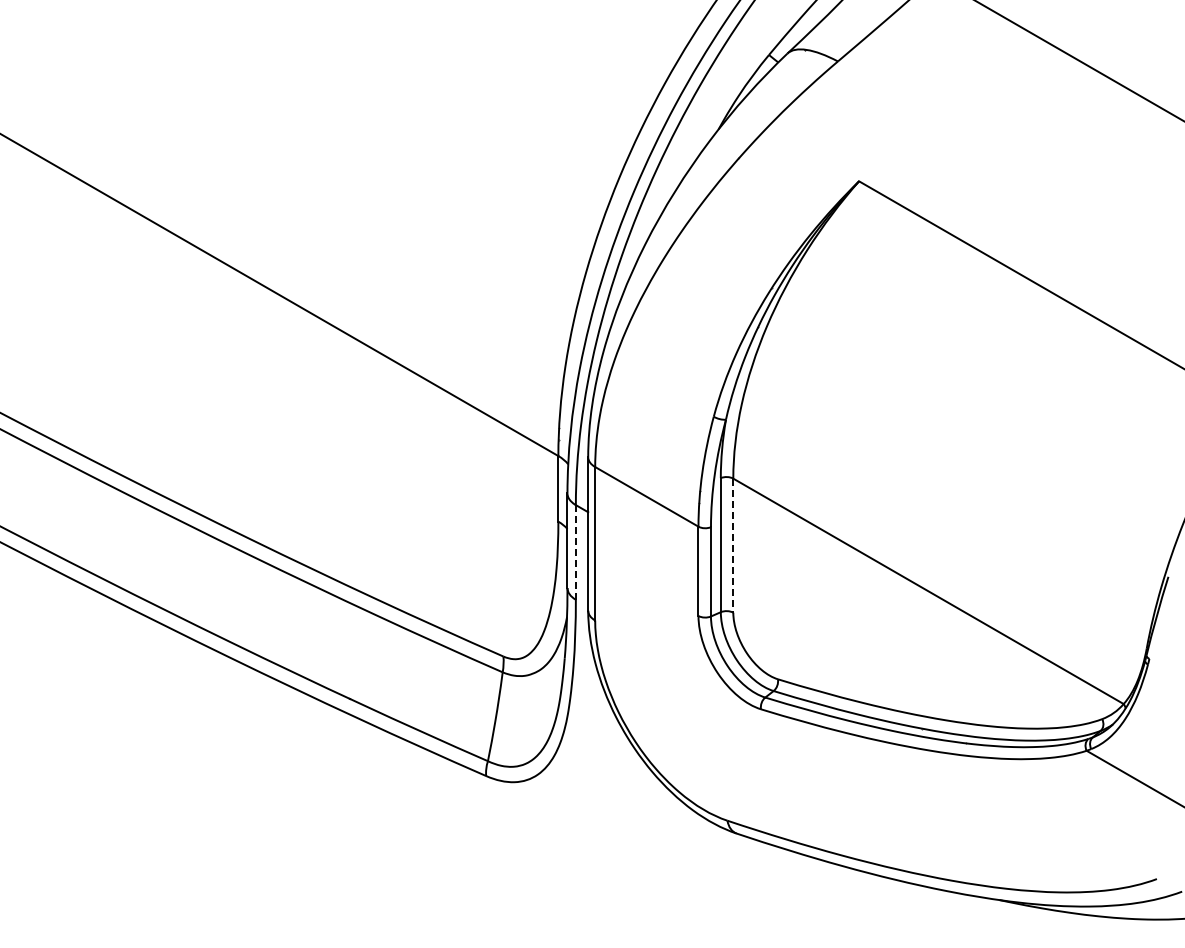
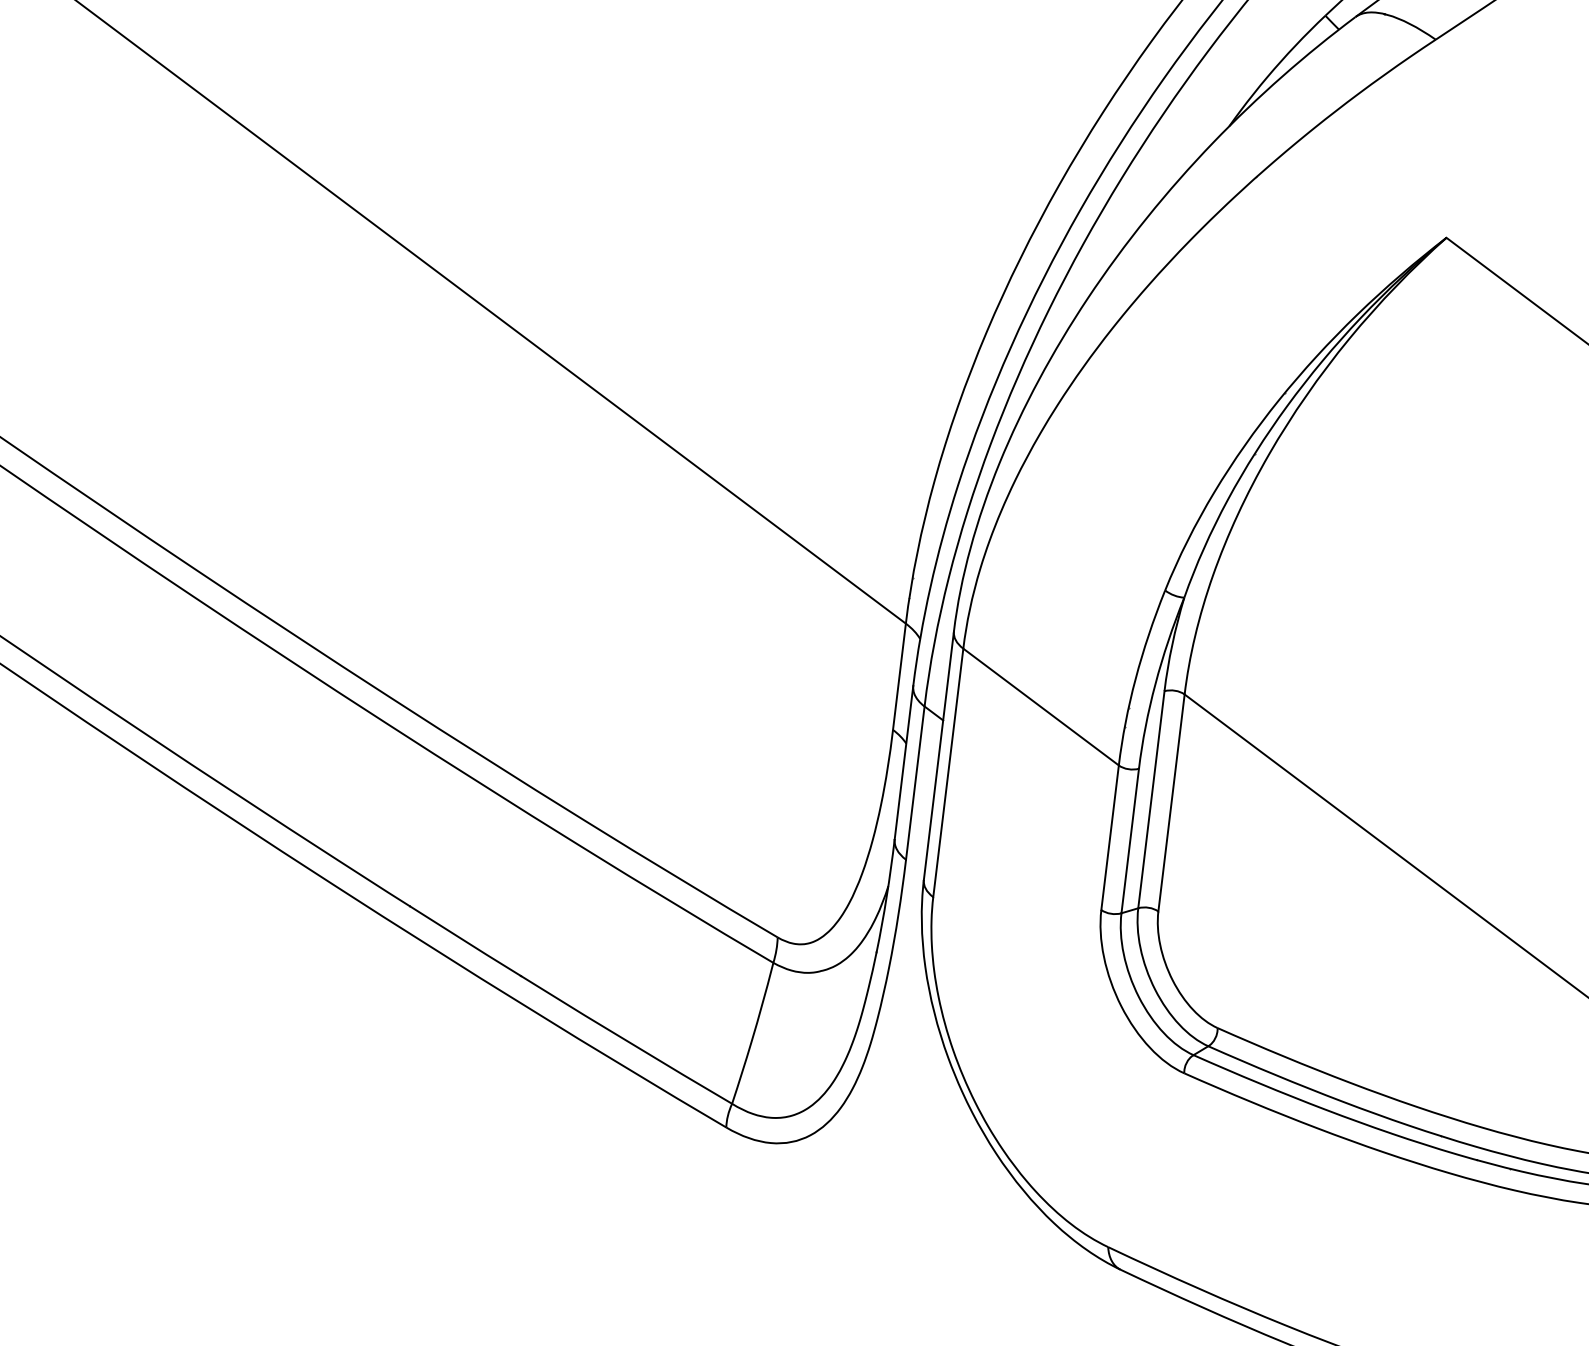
line: (733, 546) -> (1171, 804), dashed -> solid
line: (575, 552) -> (914, 783), dashed -> solid

